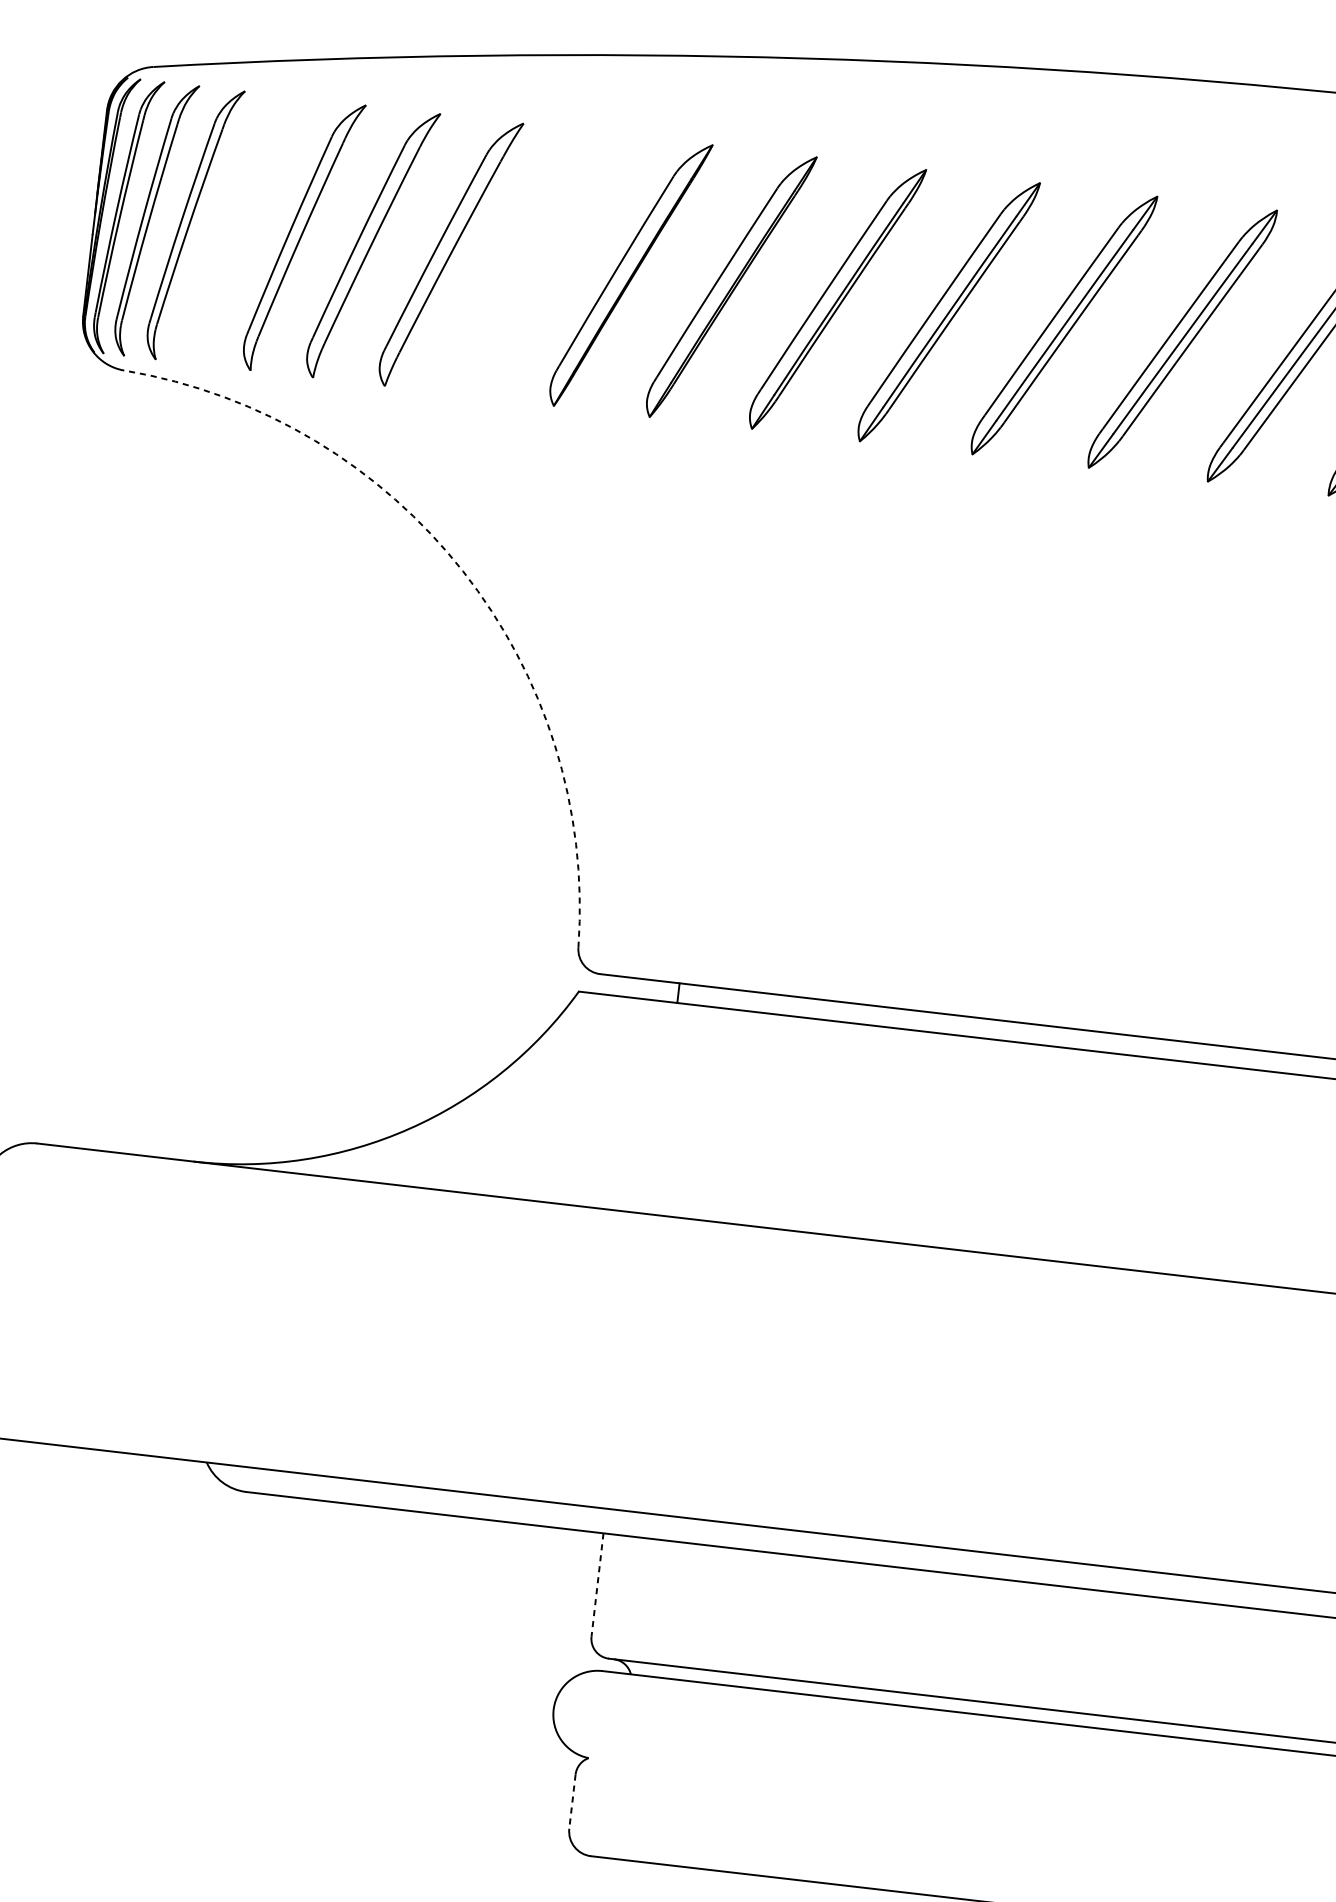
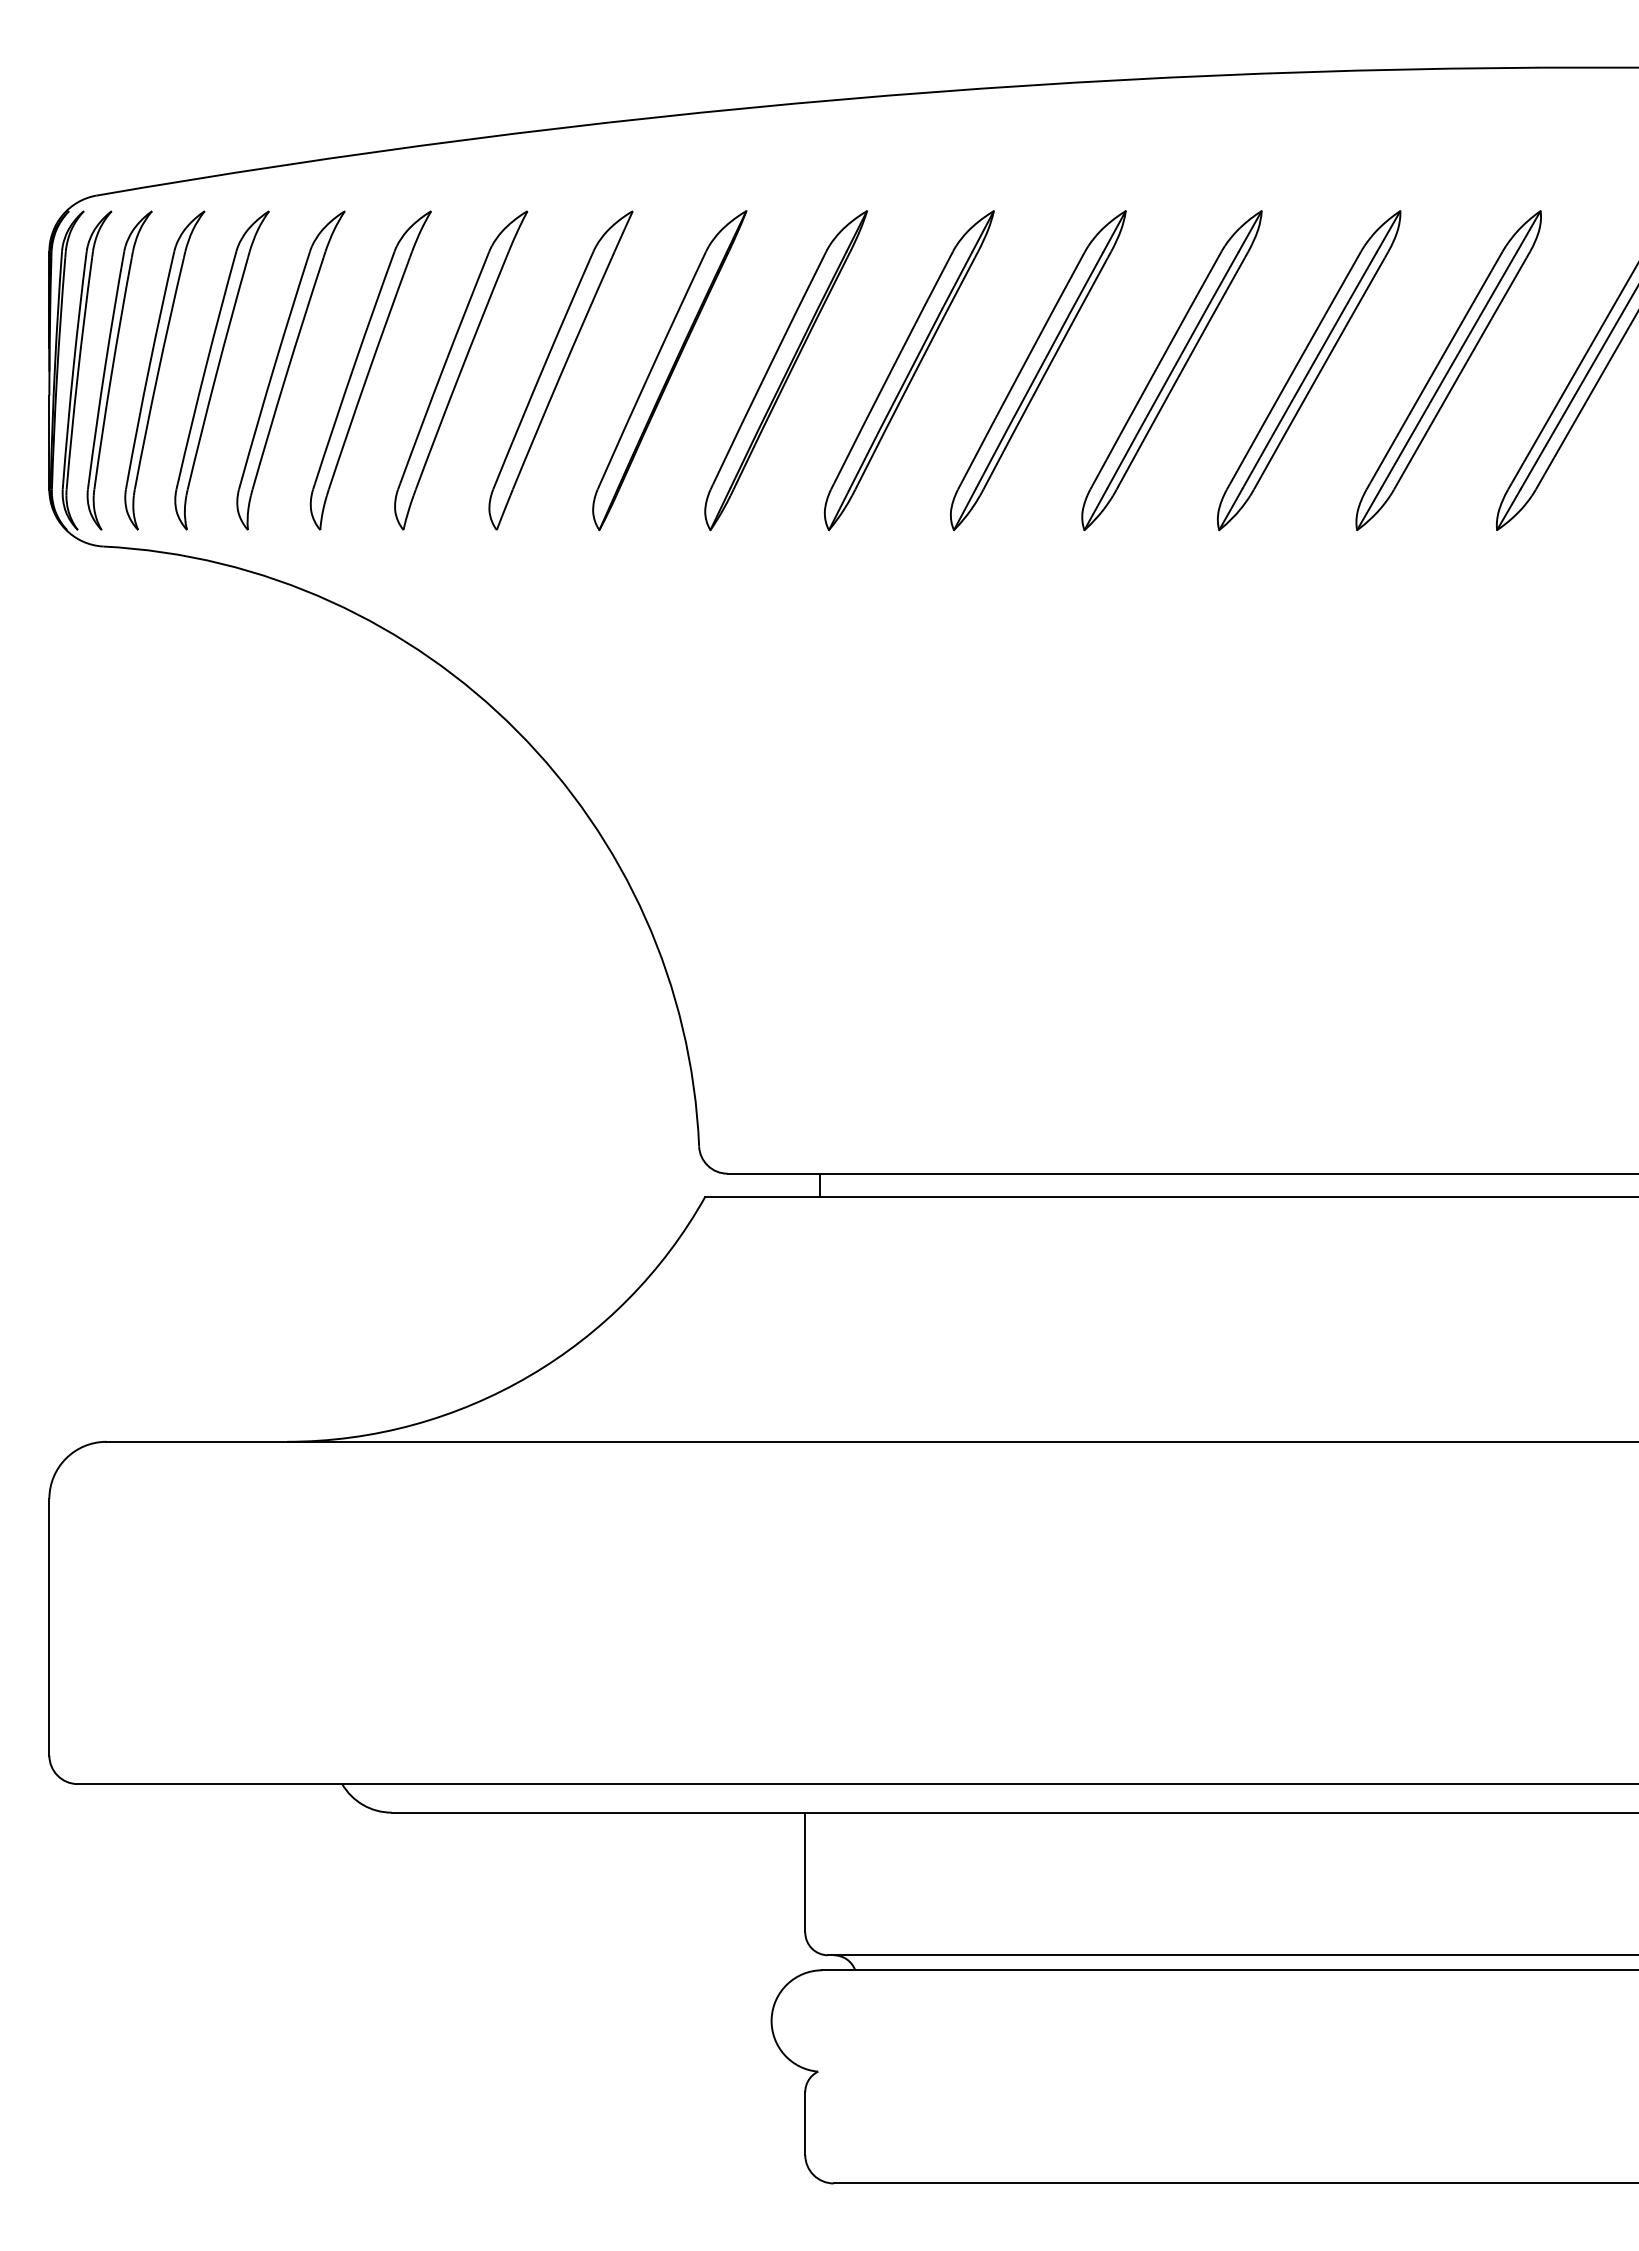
part: (243, 230) -> (221, 370), added
part: (536, 264) -> (560, 370), added
arc: (463, 571) -> (517, 731), dashed -> solid
line: (597, 1585) -> (805, 1872), dashed -> solid
line: (572, 1802) -> (805, 2124), dashed -> solid

